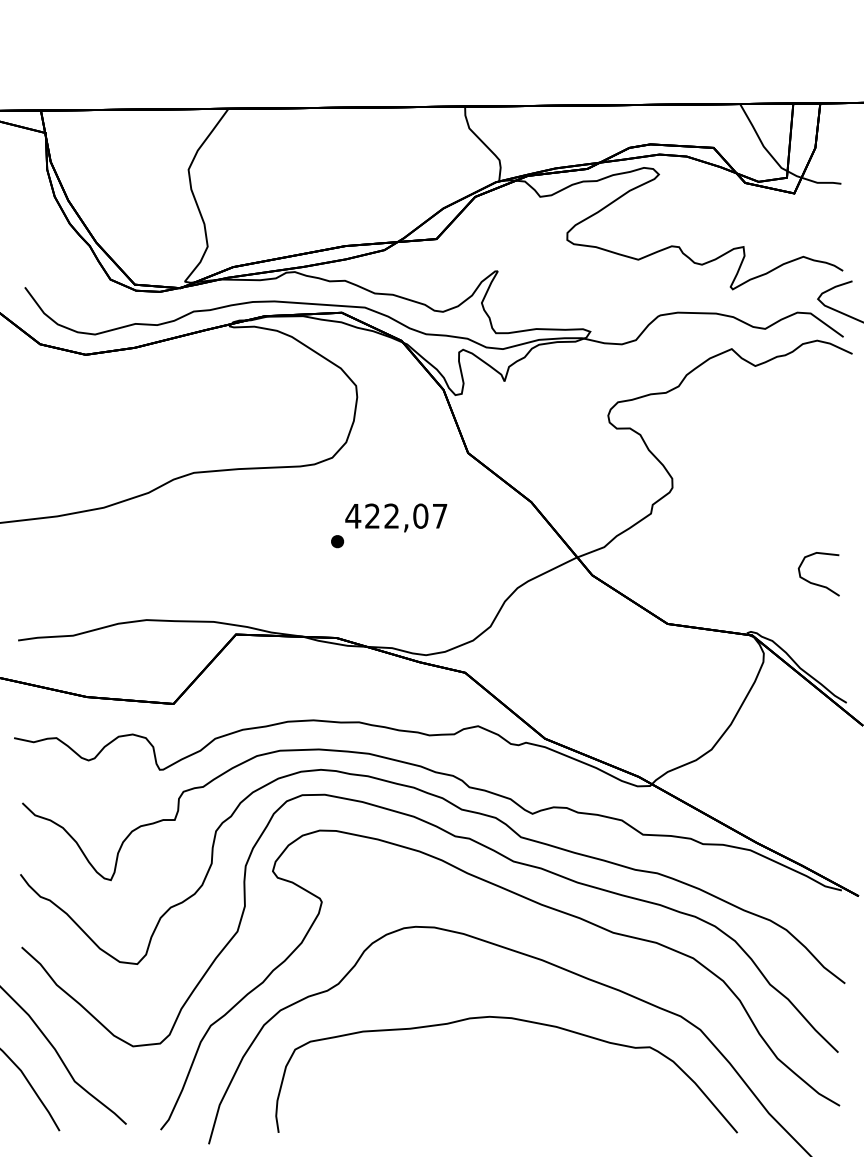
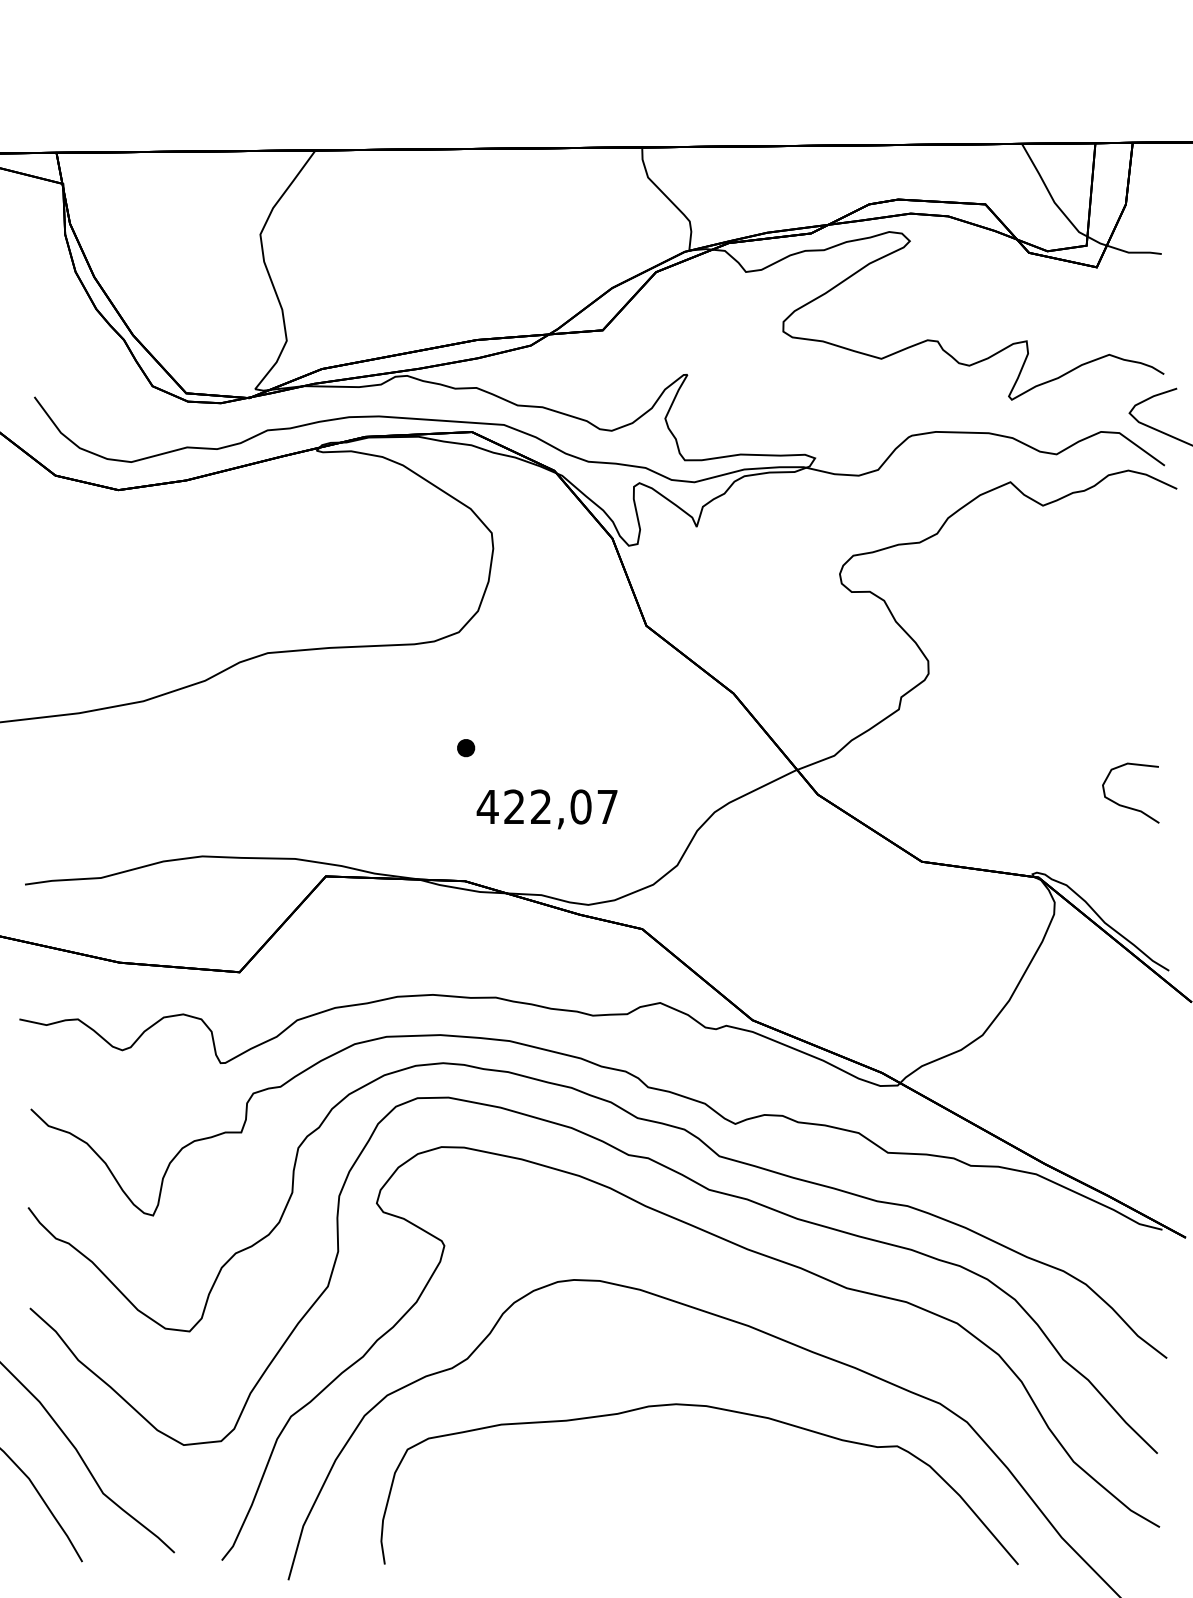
text: (395, 518) -> (546, 809), moved

